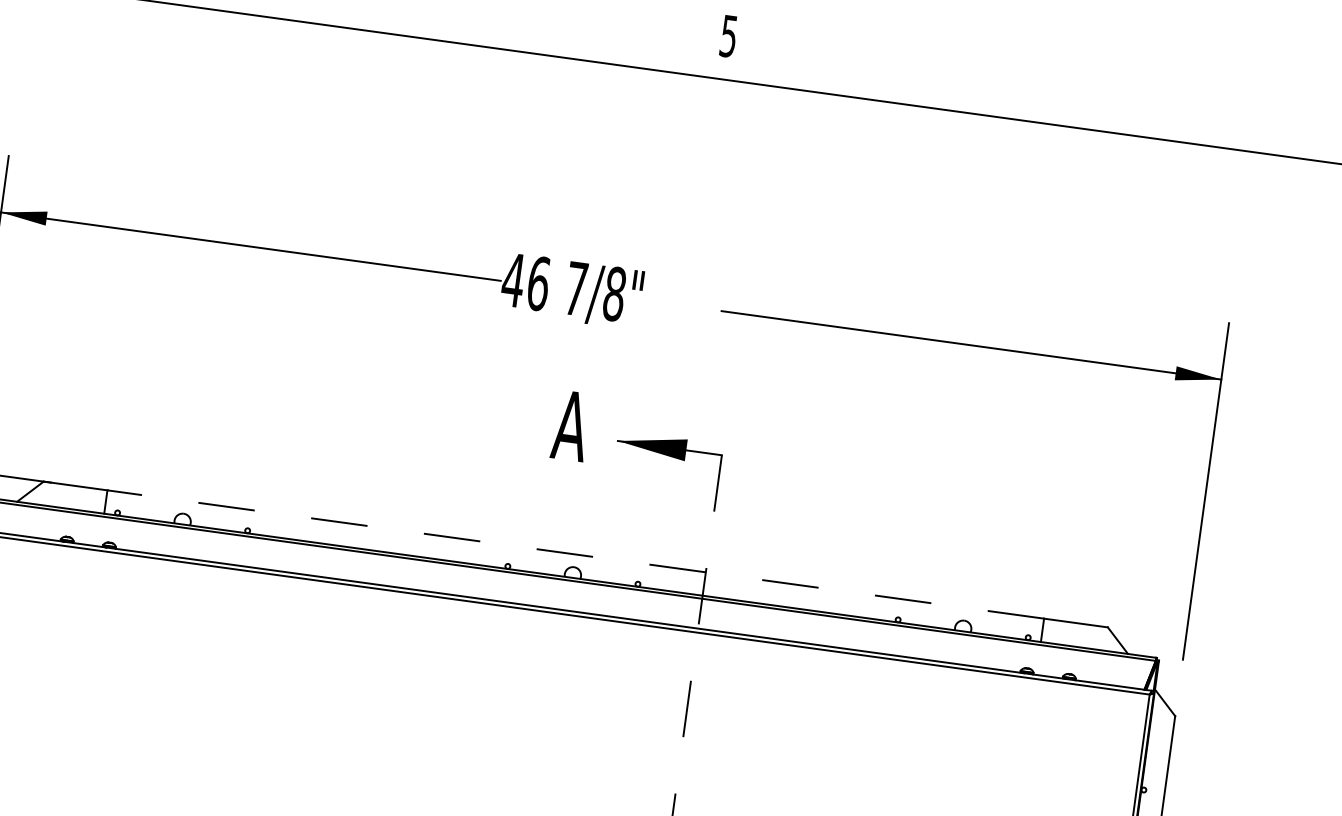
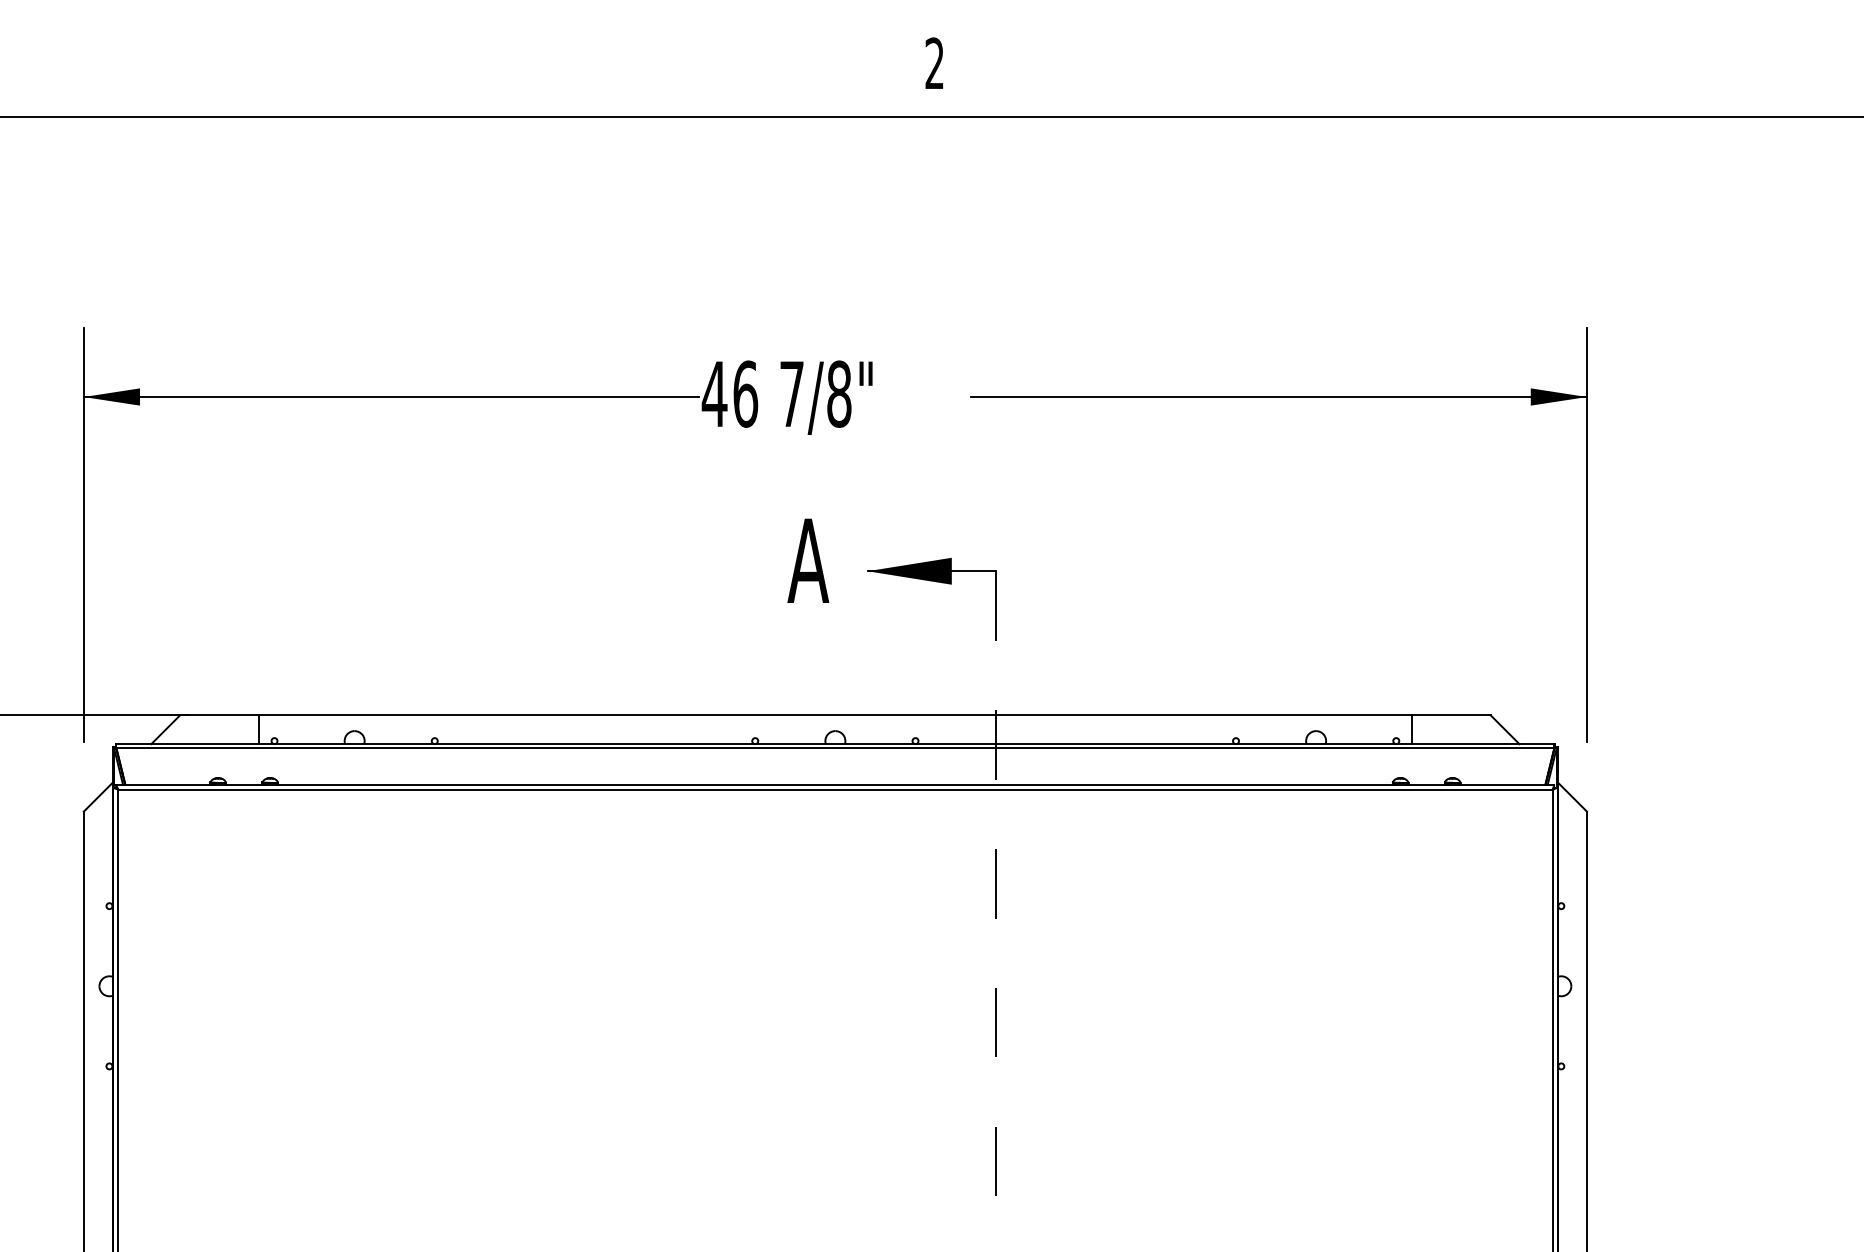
text: (728, 36) -> (934, 63), 5 -> 2
line: (575, 554) -> (835, 715), dashed -> solid

